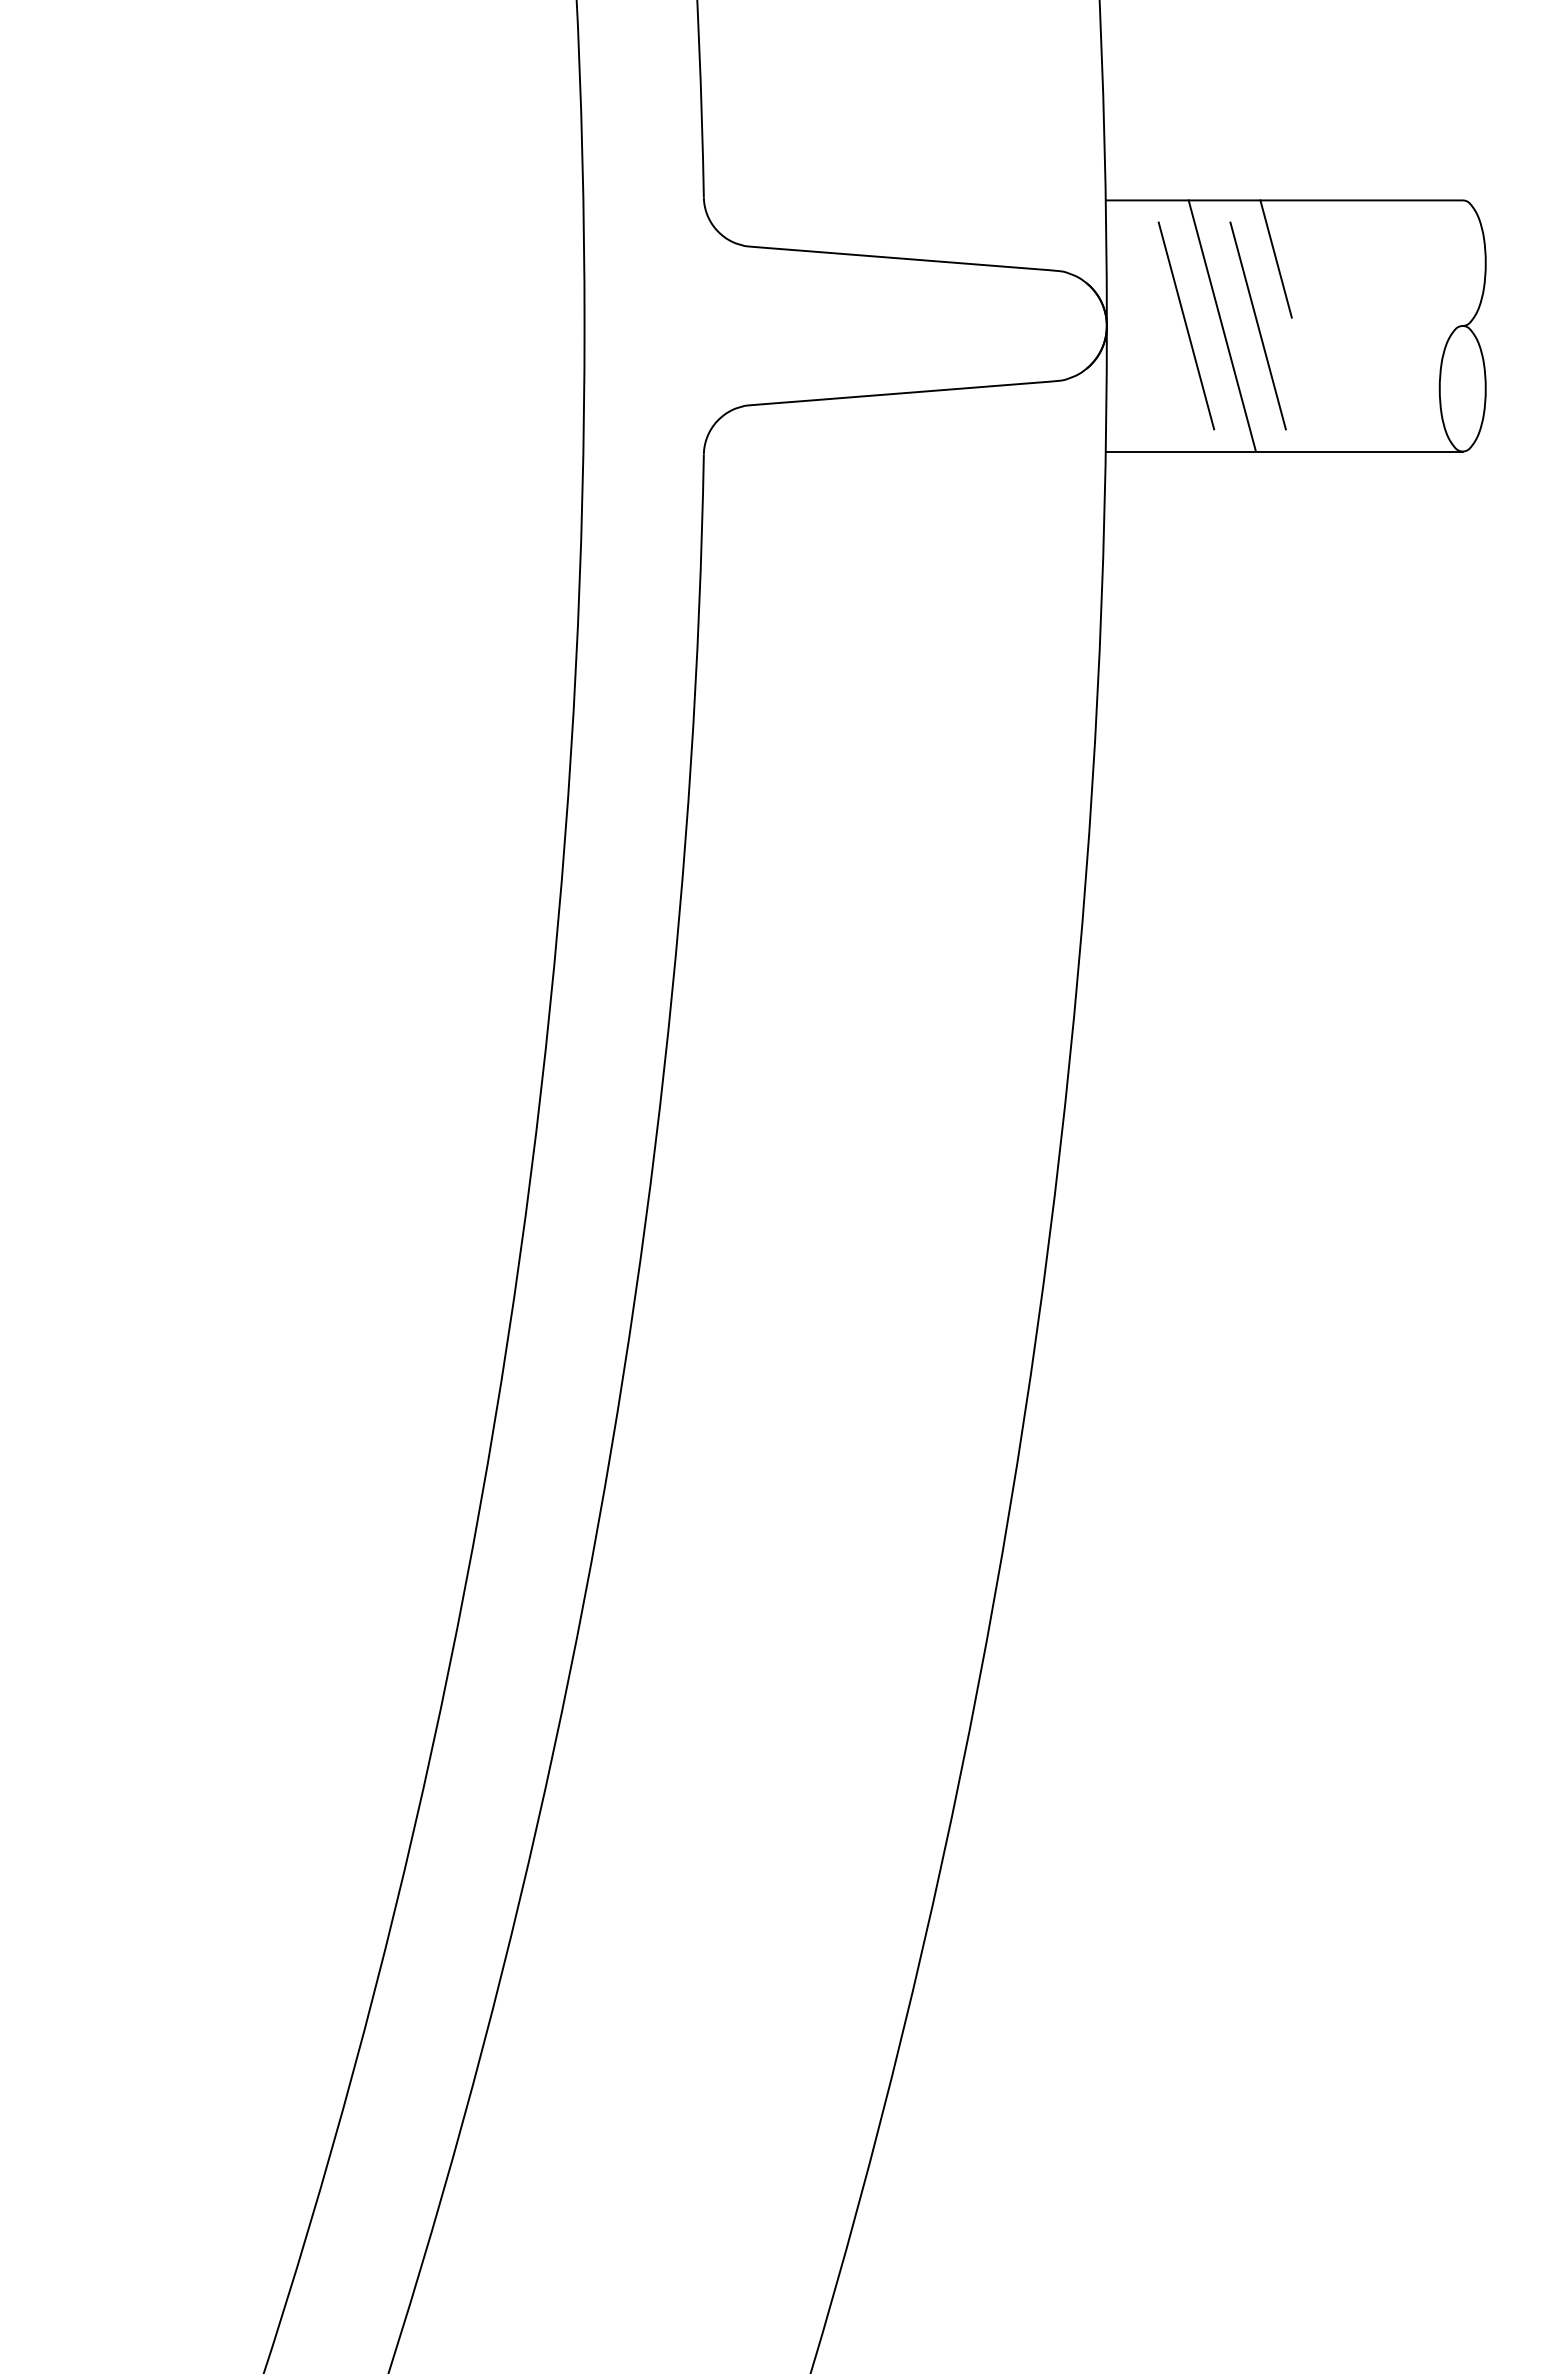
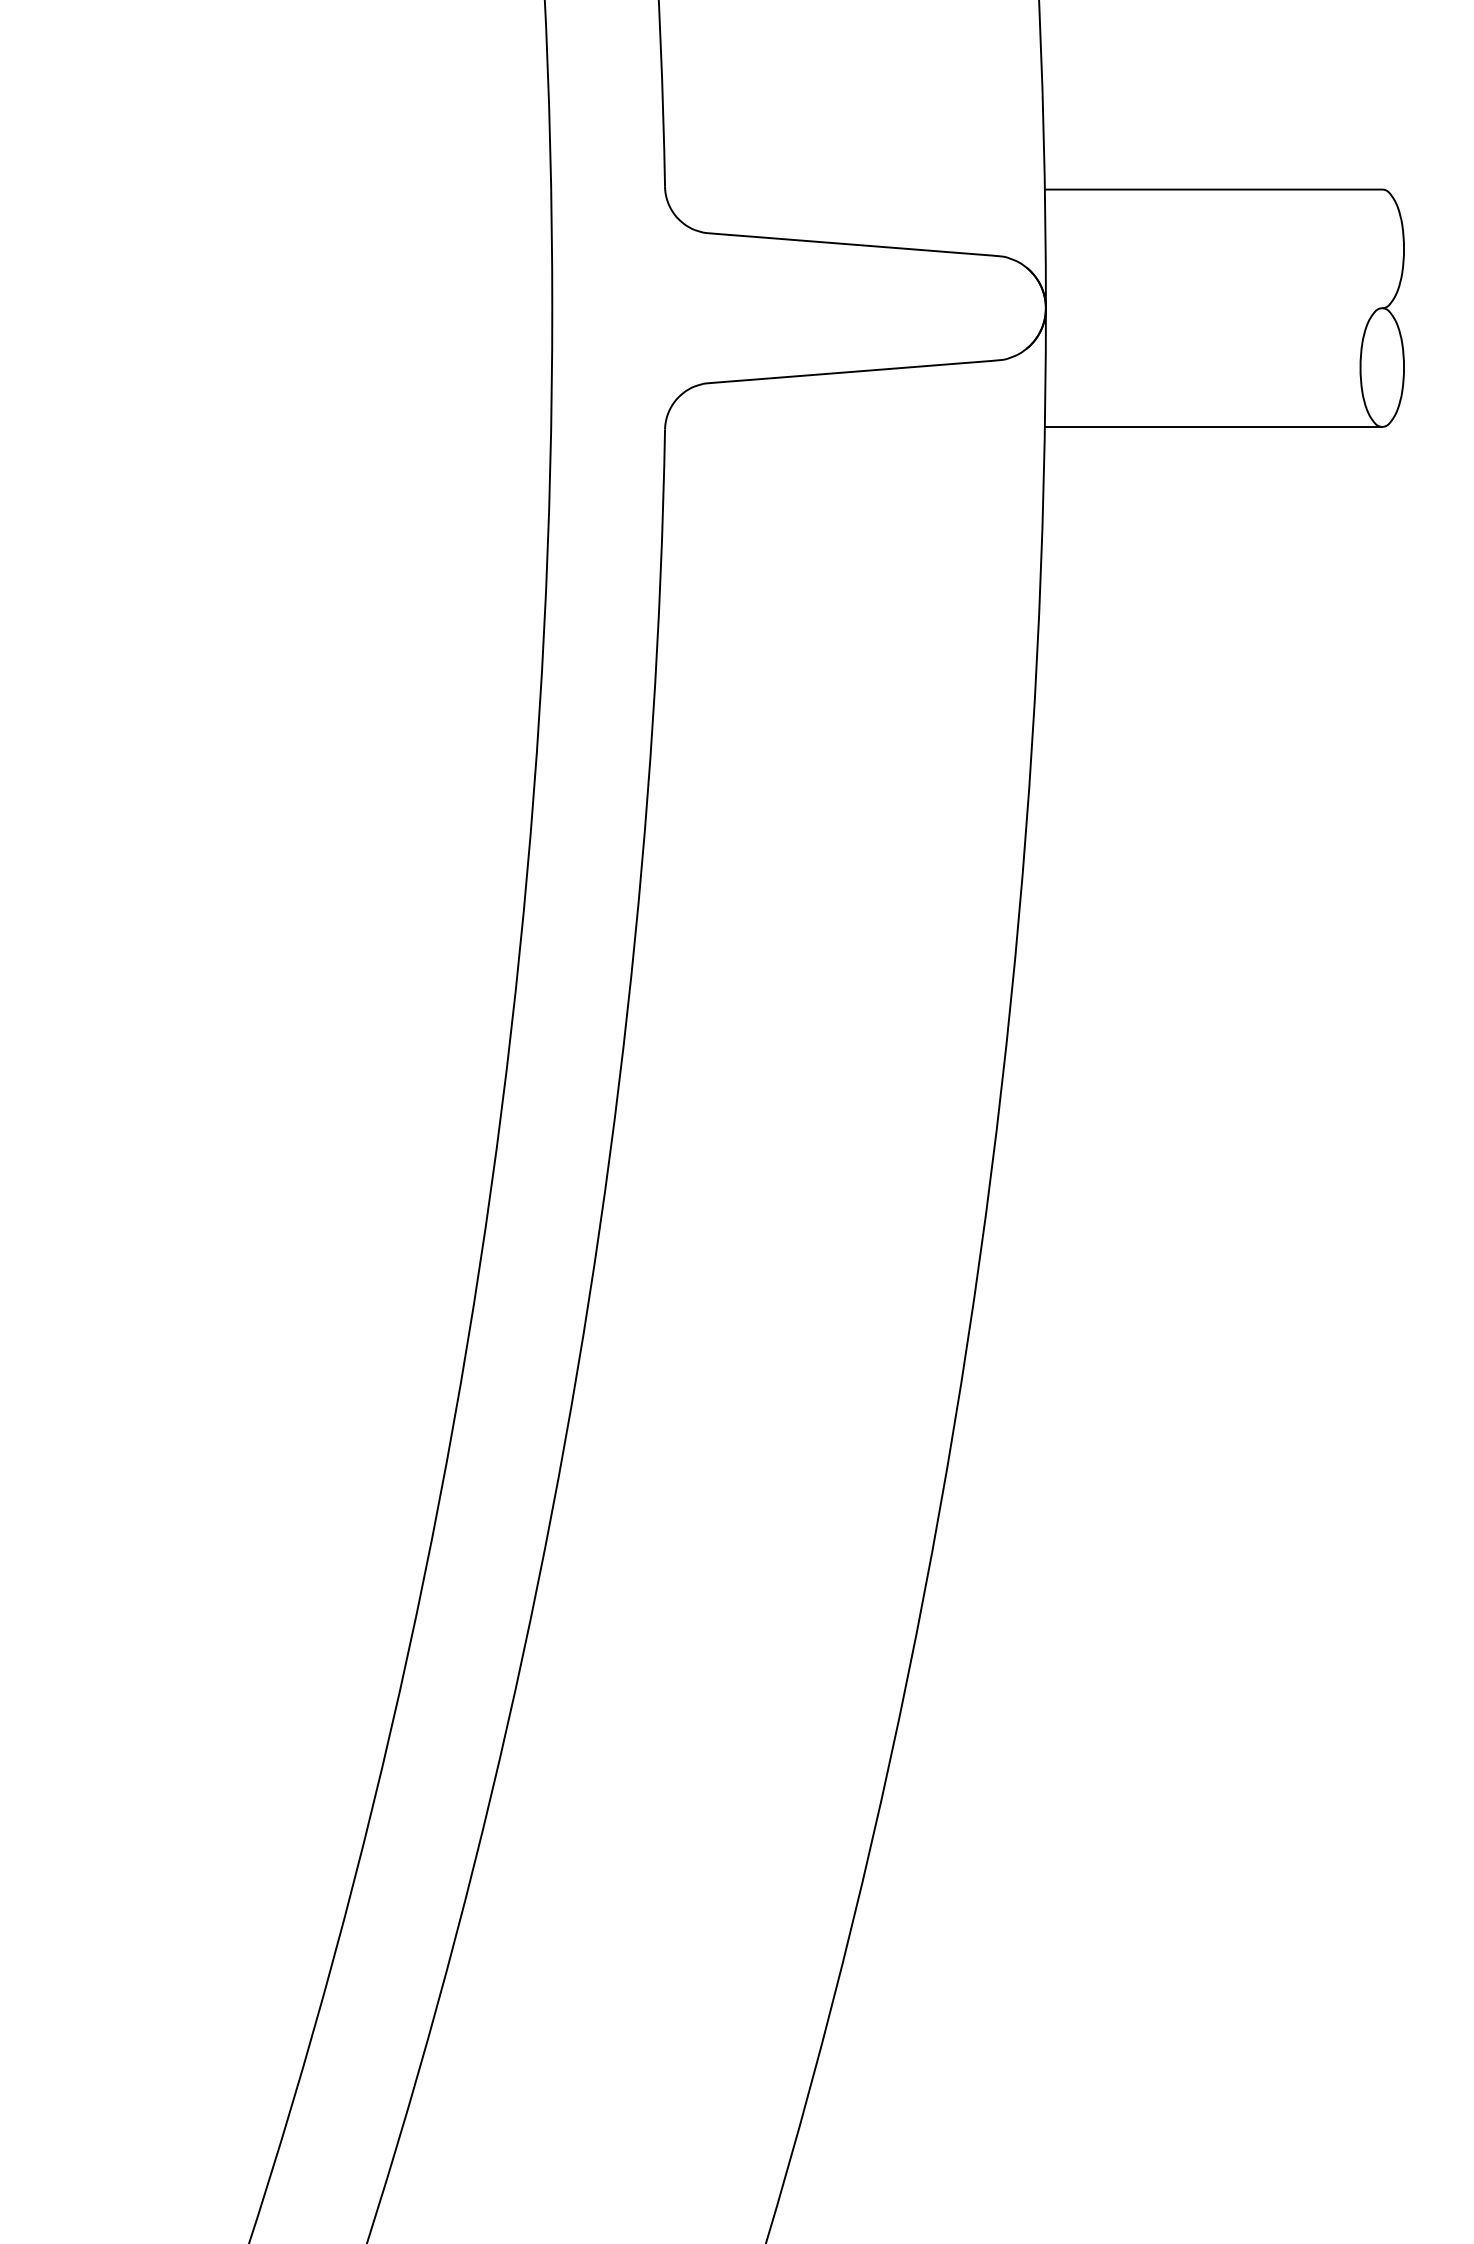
line: (1275, 258) -> (1205, 244), removed
line: (1186, 325) -> (1121, 307), removed
line: (1221, 325) -> (1154, 307), removed
line: (1257, 325) -> (1188, 307), removed

